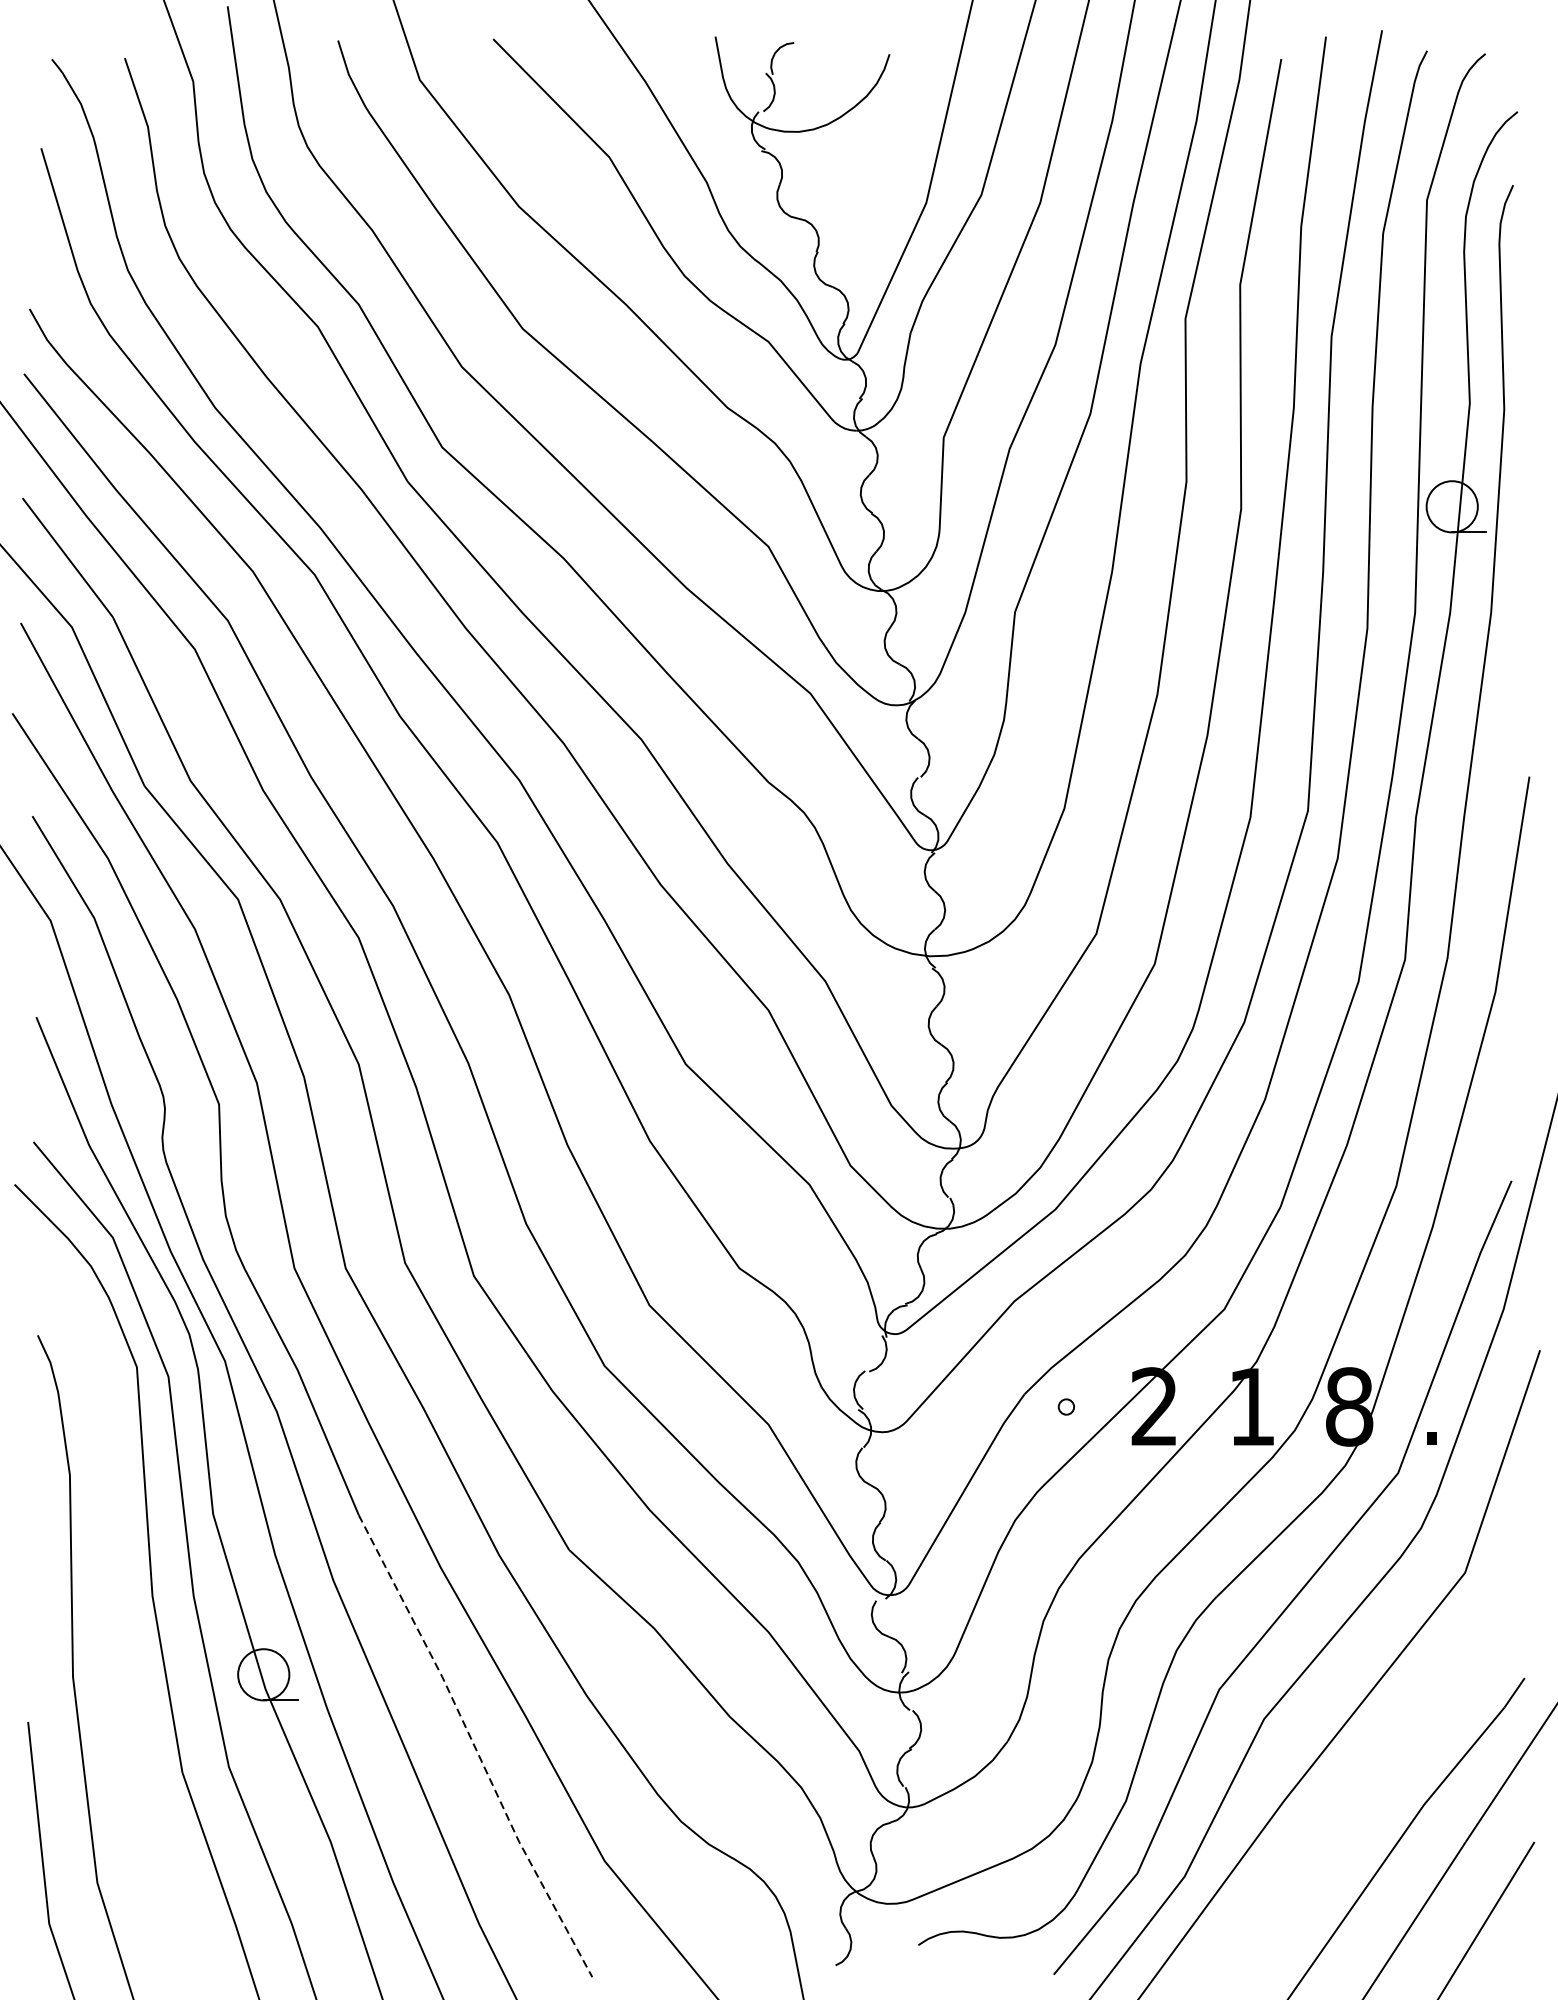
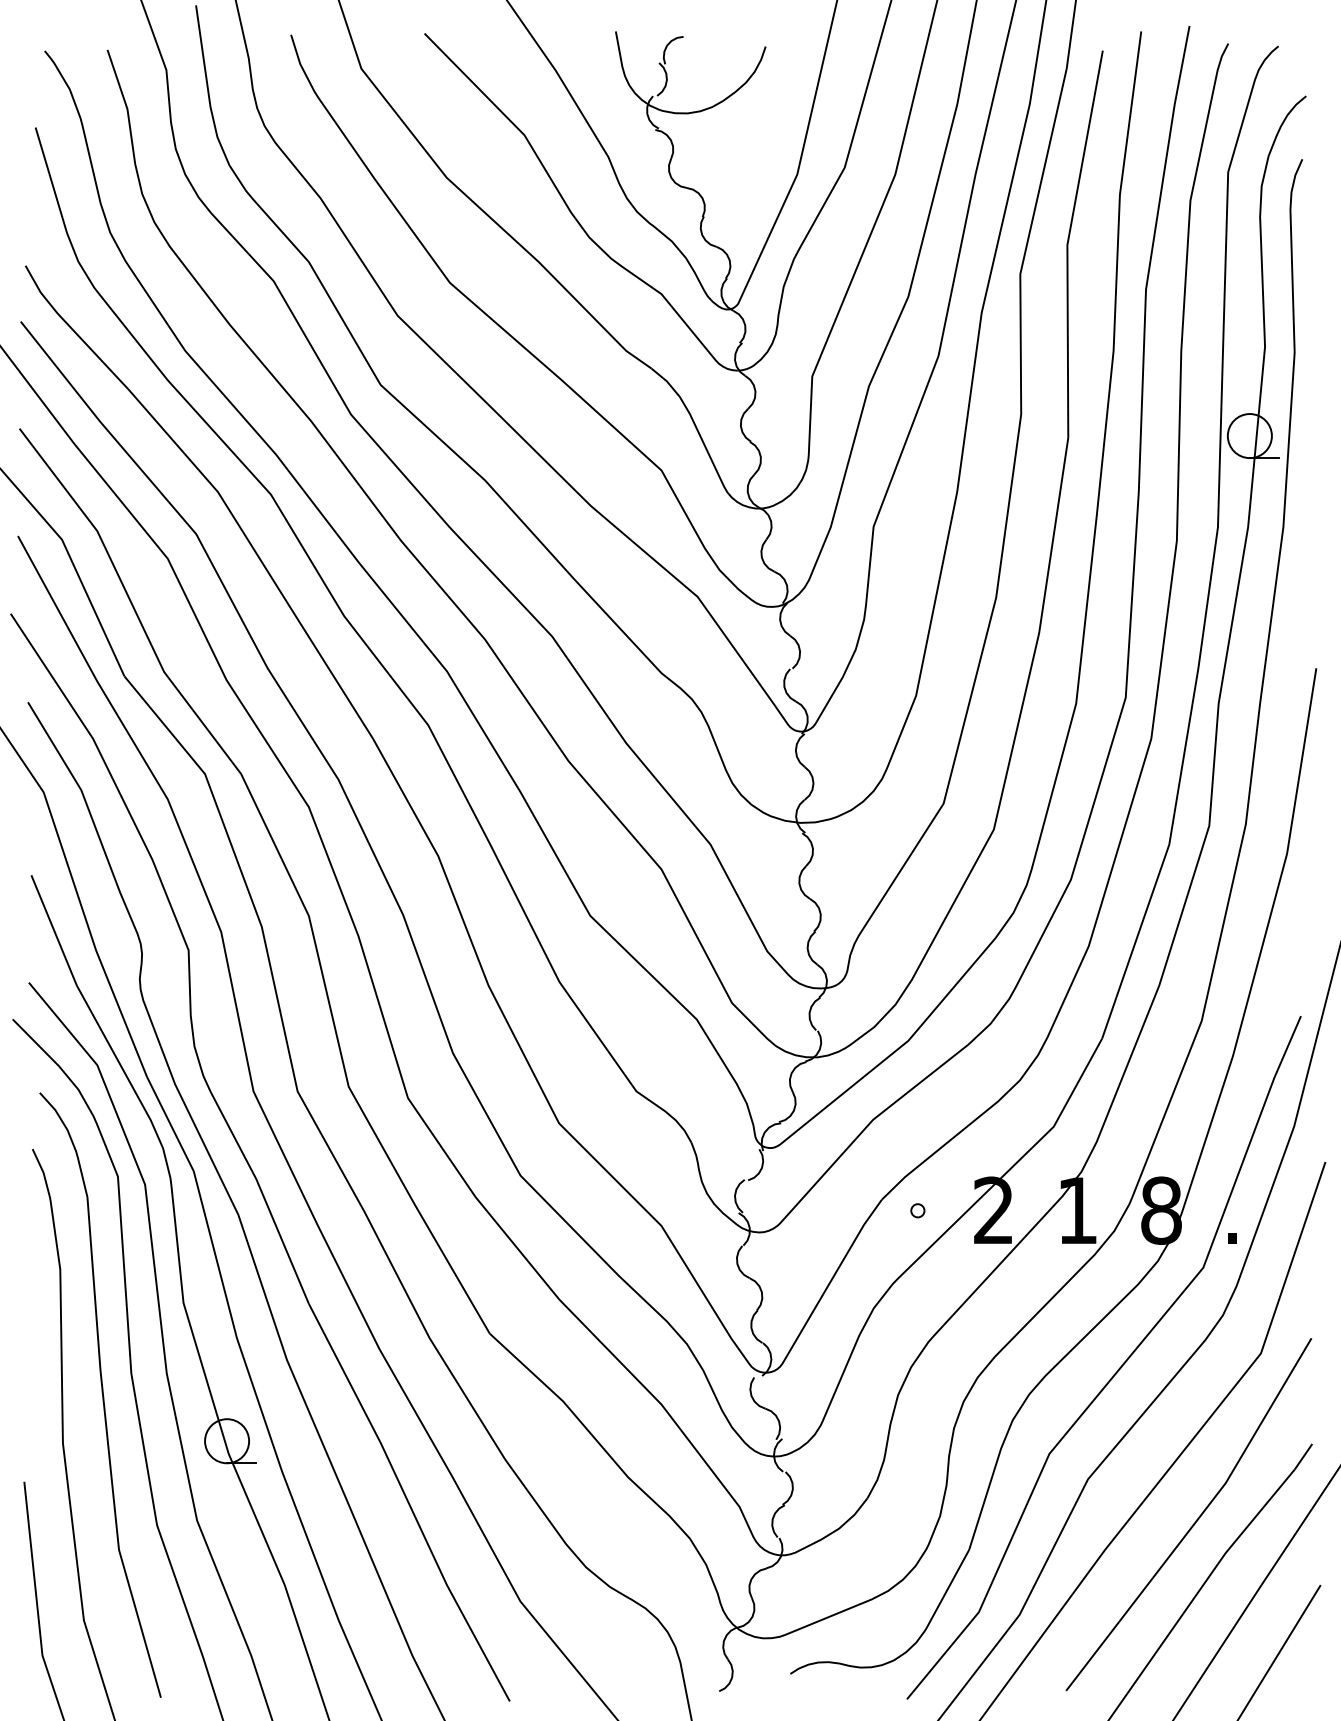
curve: (118, 1620) -> (102, 1394), added
line: (474, 1747) -> (408, 1503), dashed -> solid
line: (1389, 1766) -> (1195, 1520), added

